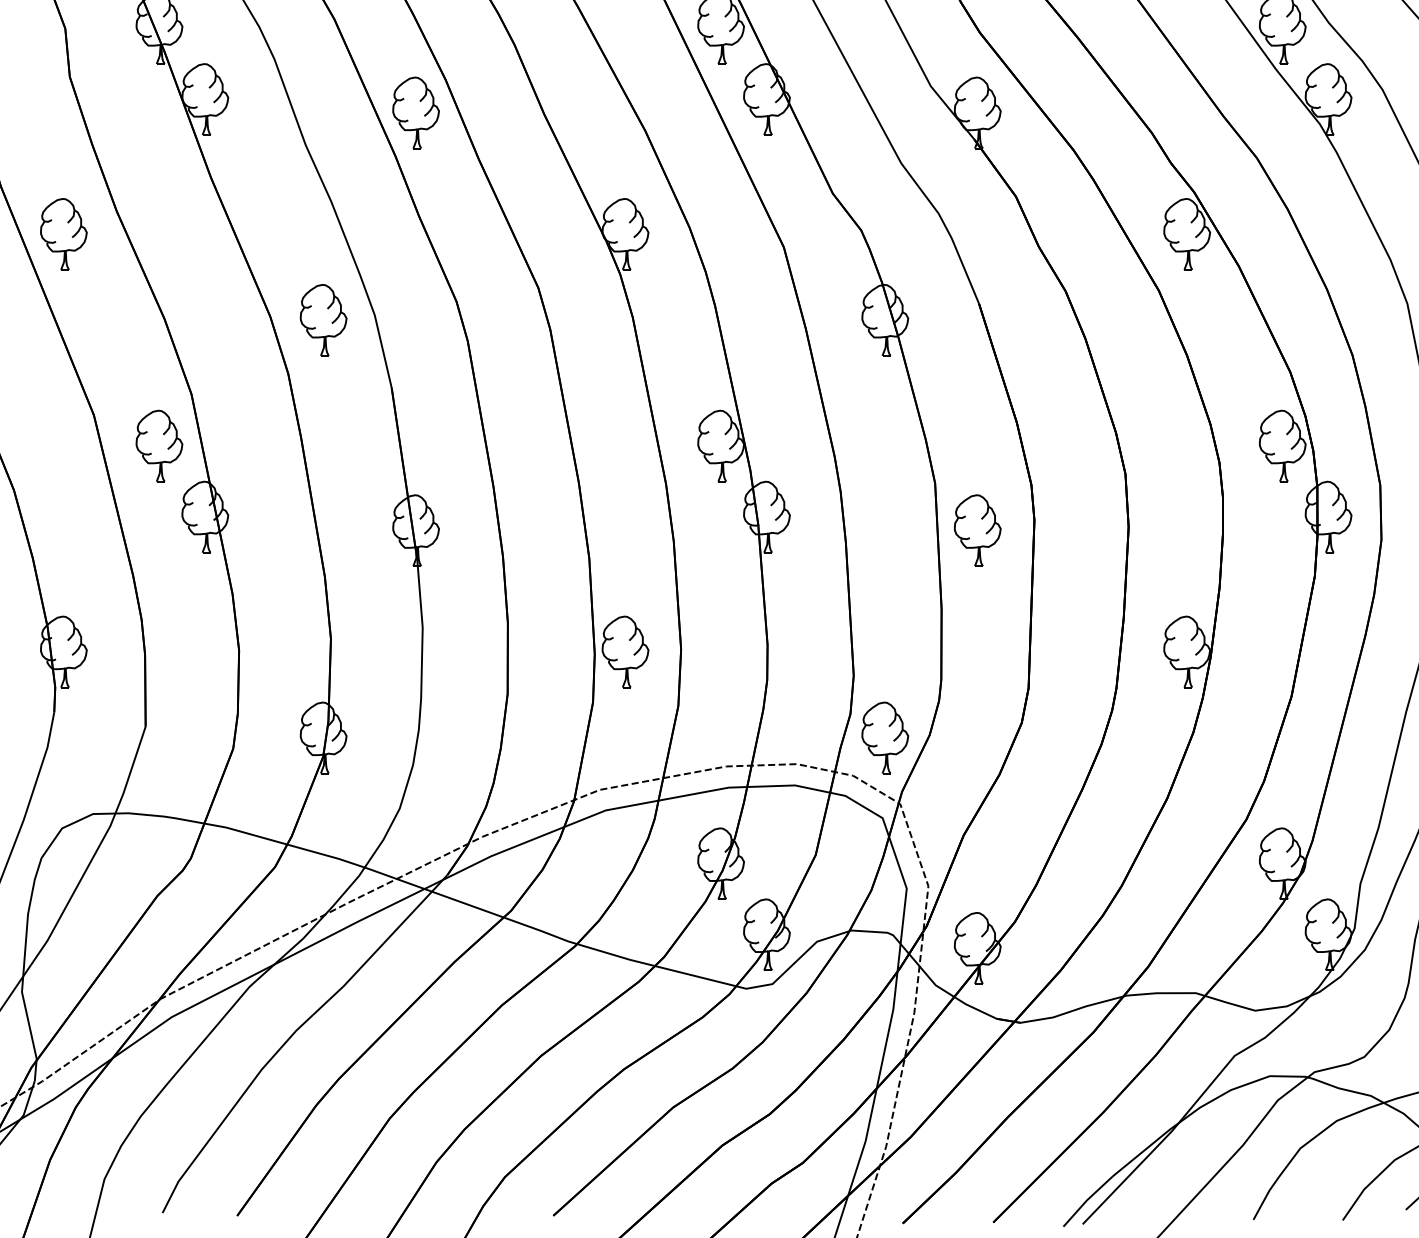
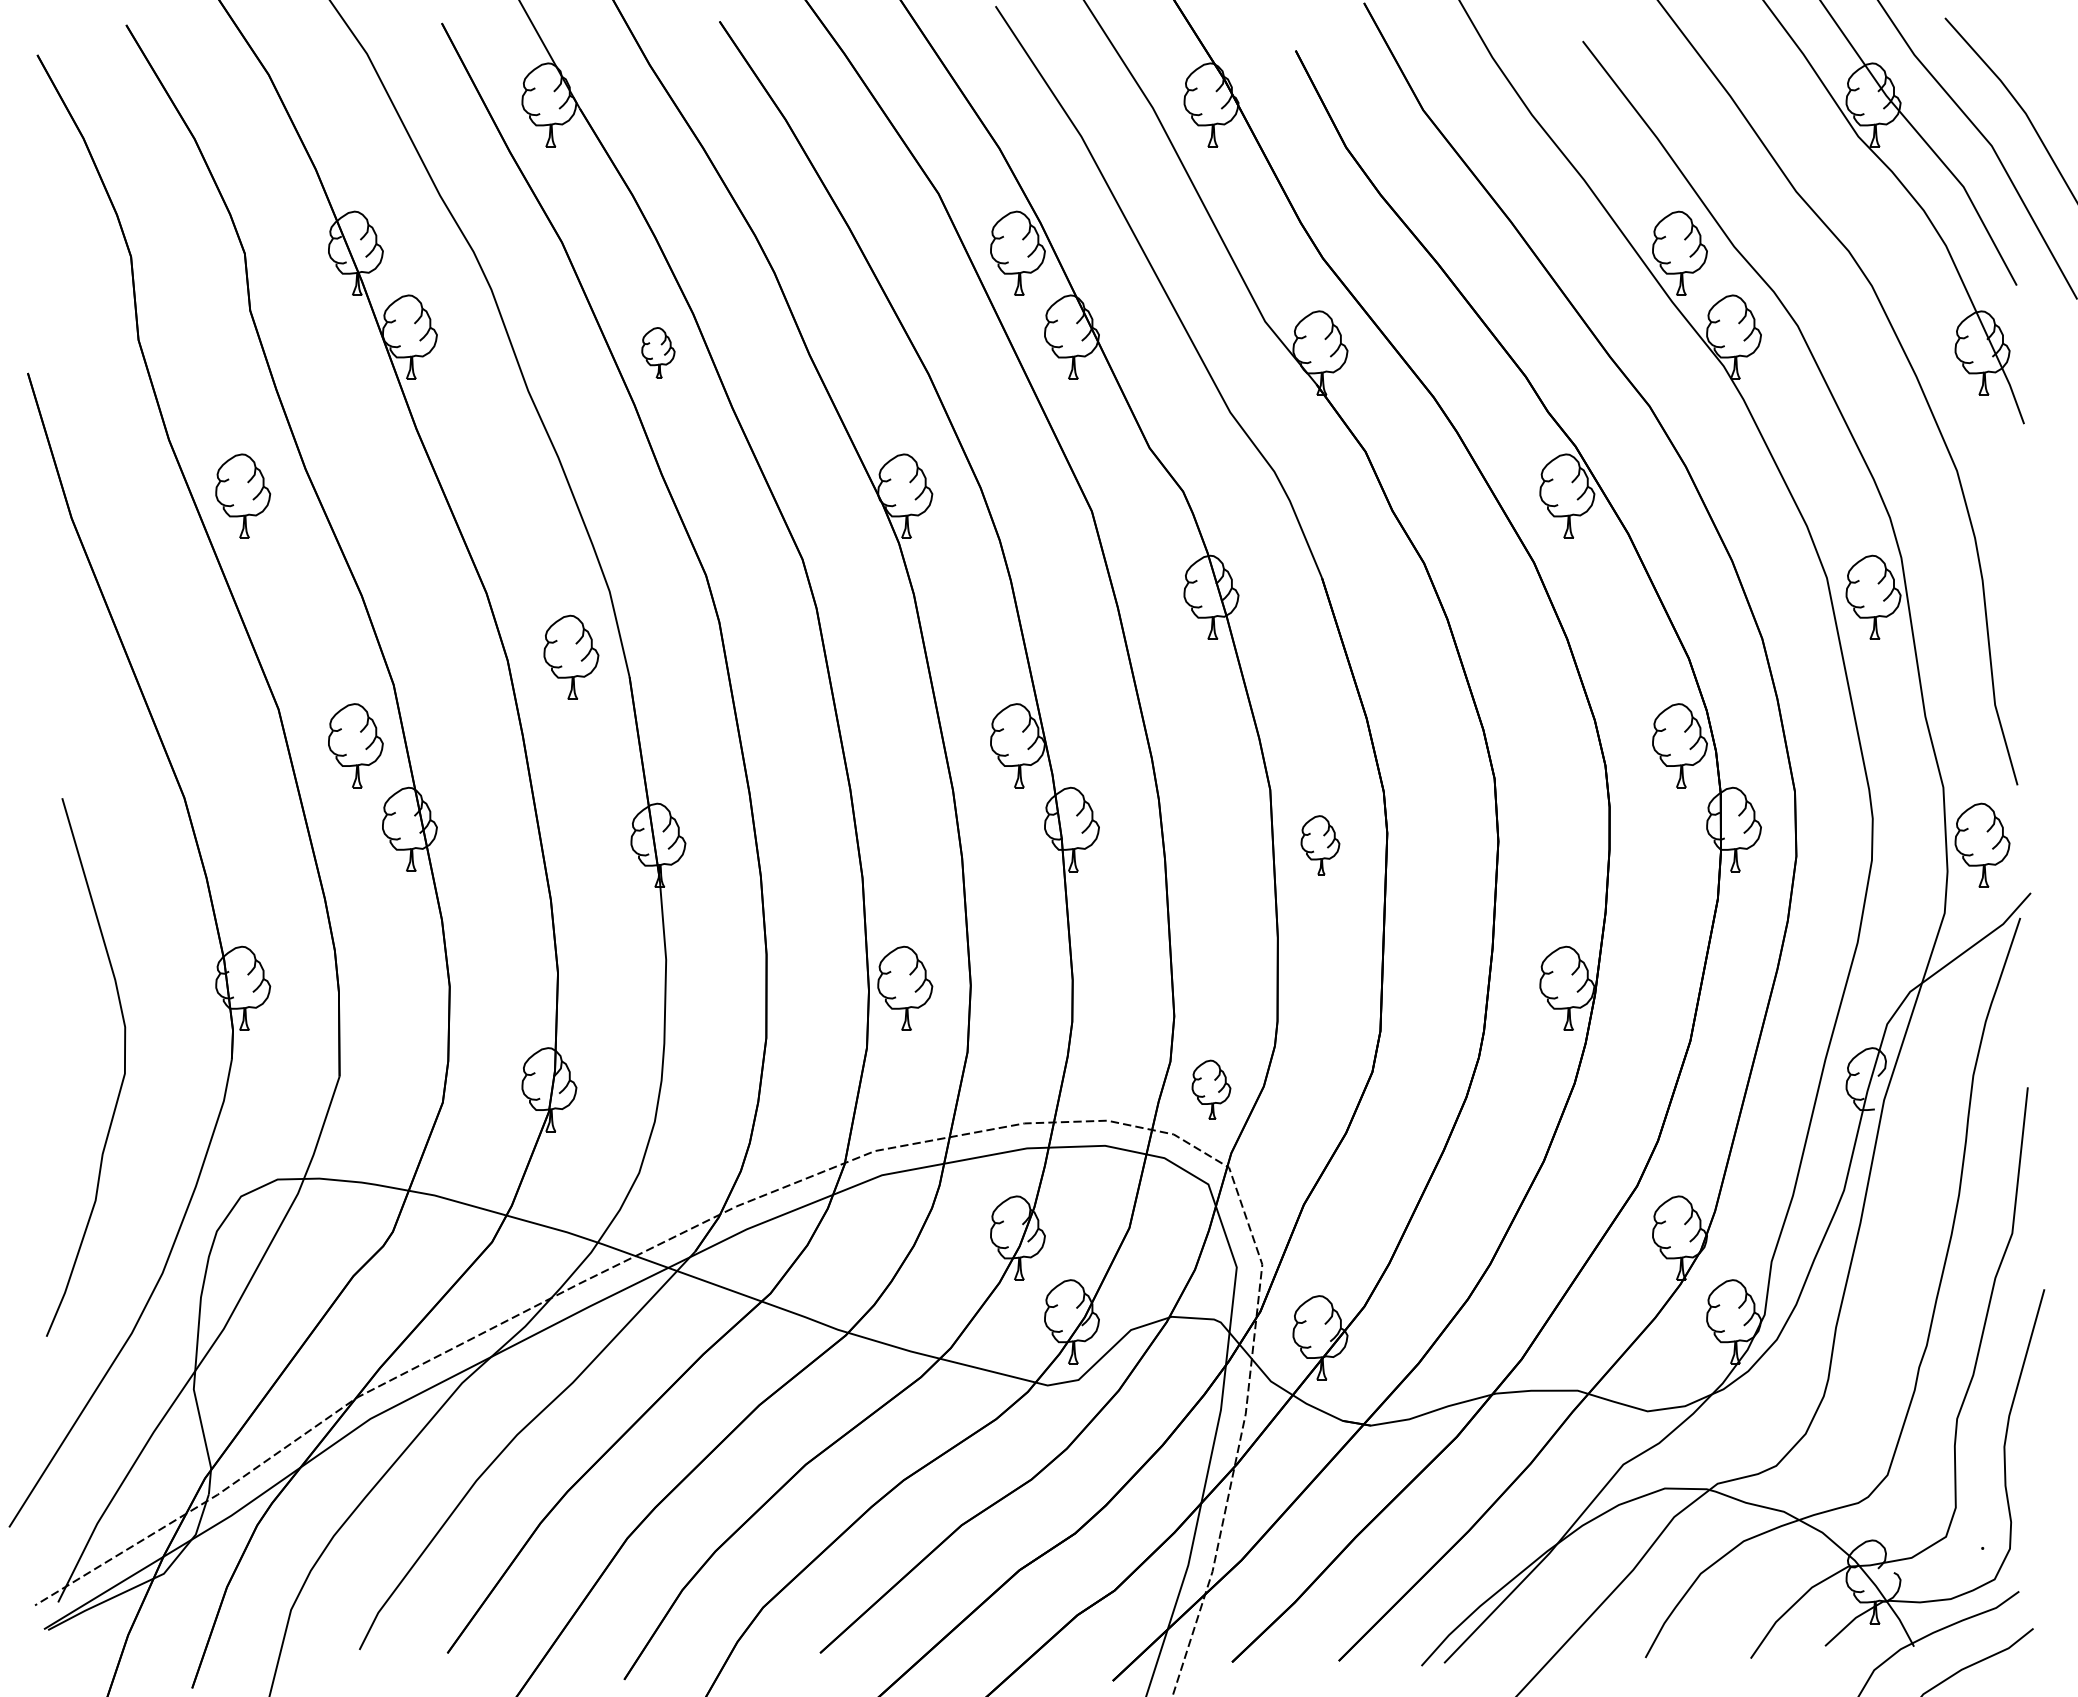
part: (416, 112) -> (658, 352), size x0.6
part: (323, 319) -> (571, 656), moved
part: (977, 529) -> (1320, 844), size x0.7
part: (885, 737) -> (1211, 1089), size x0.7

